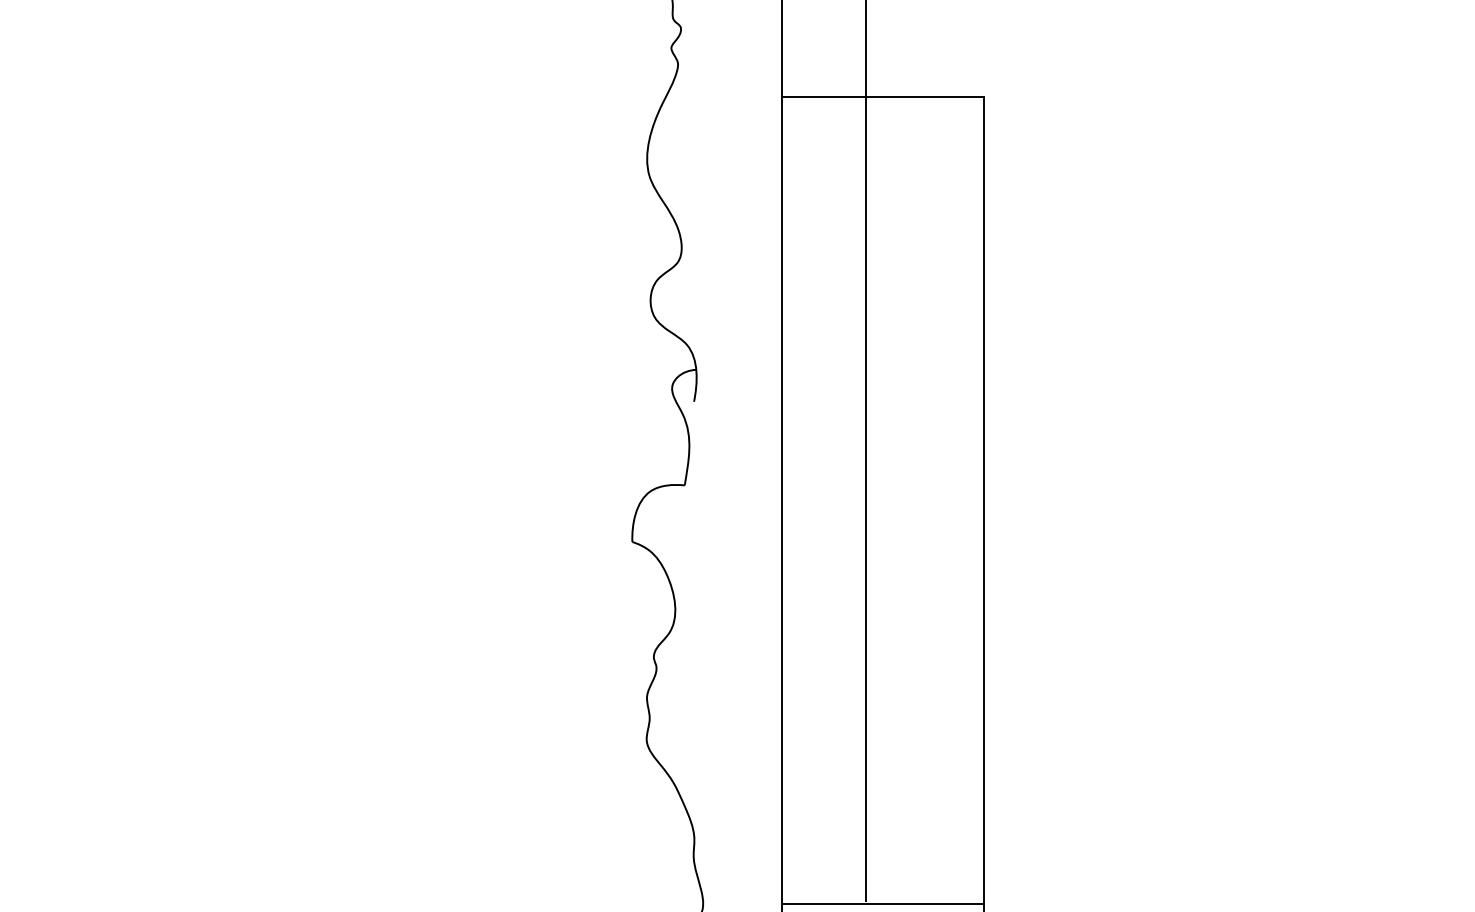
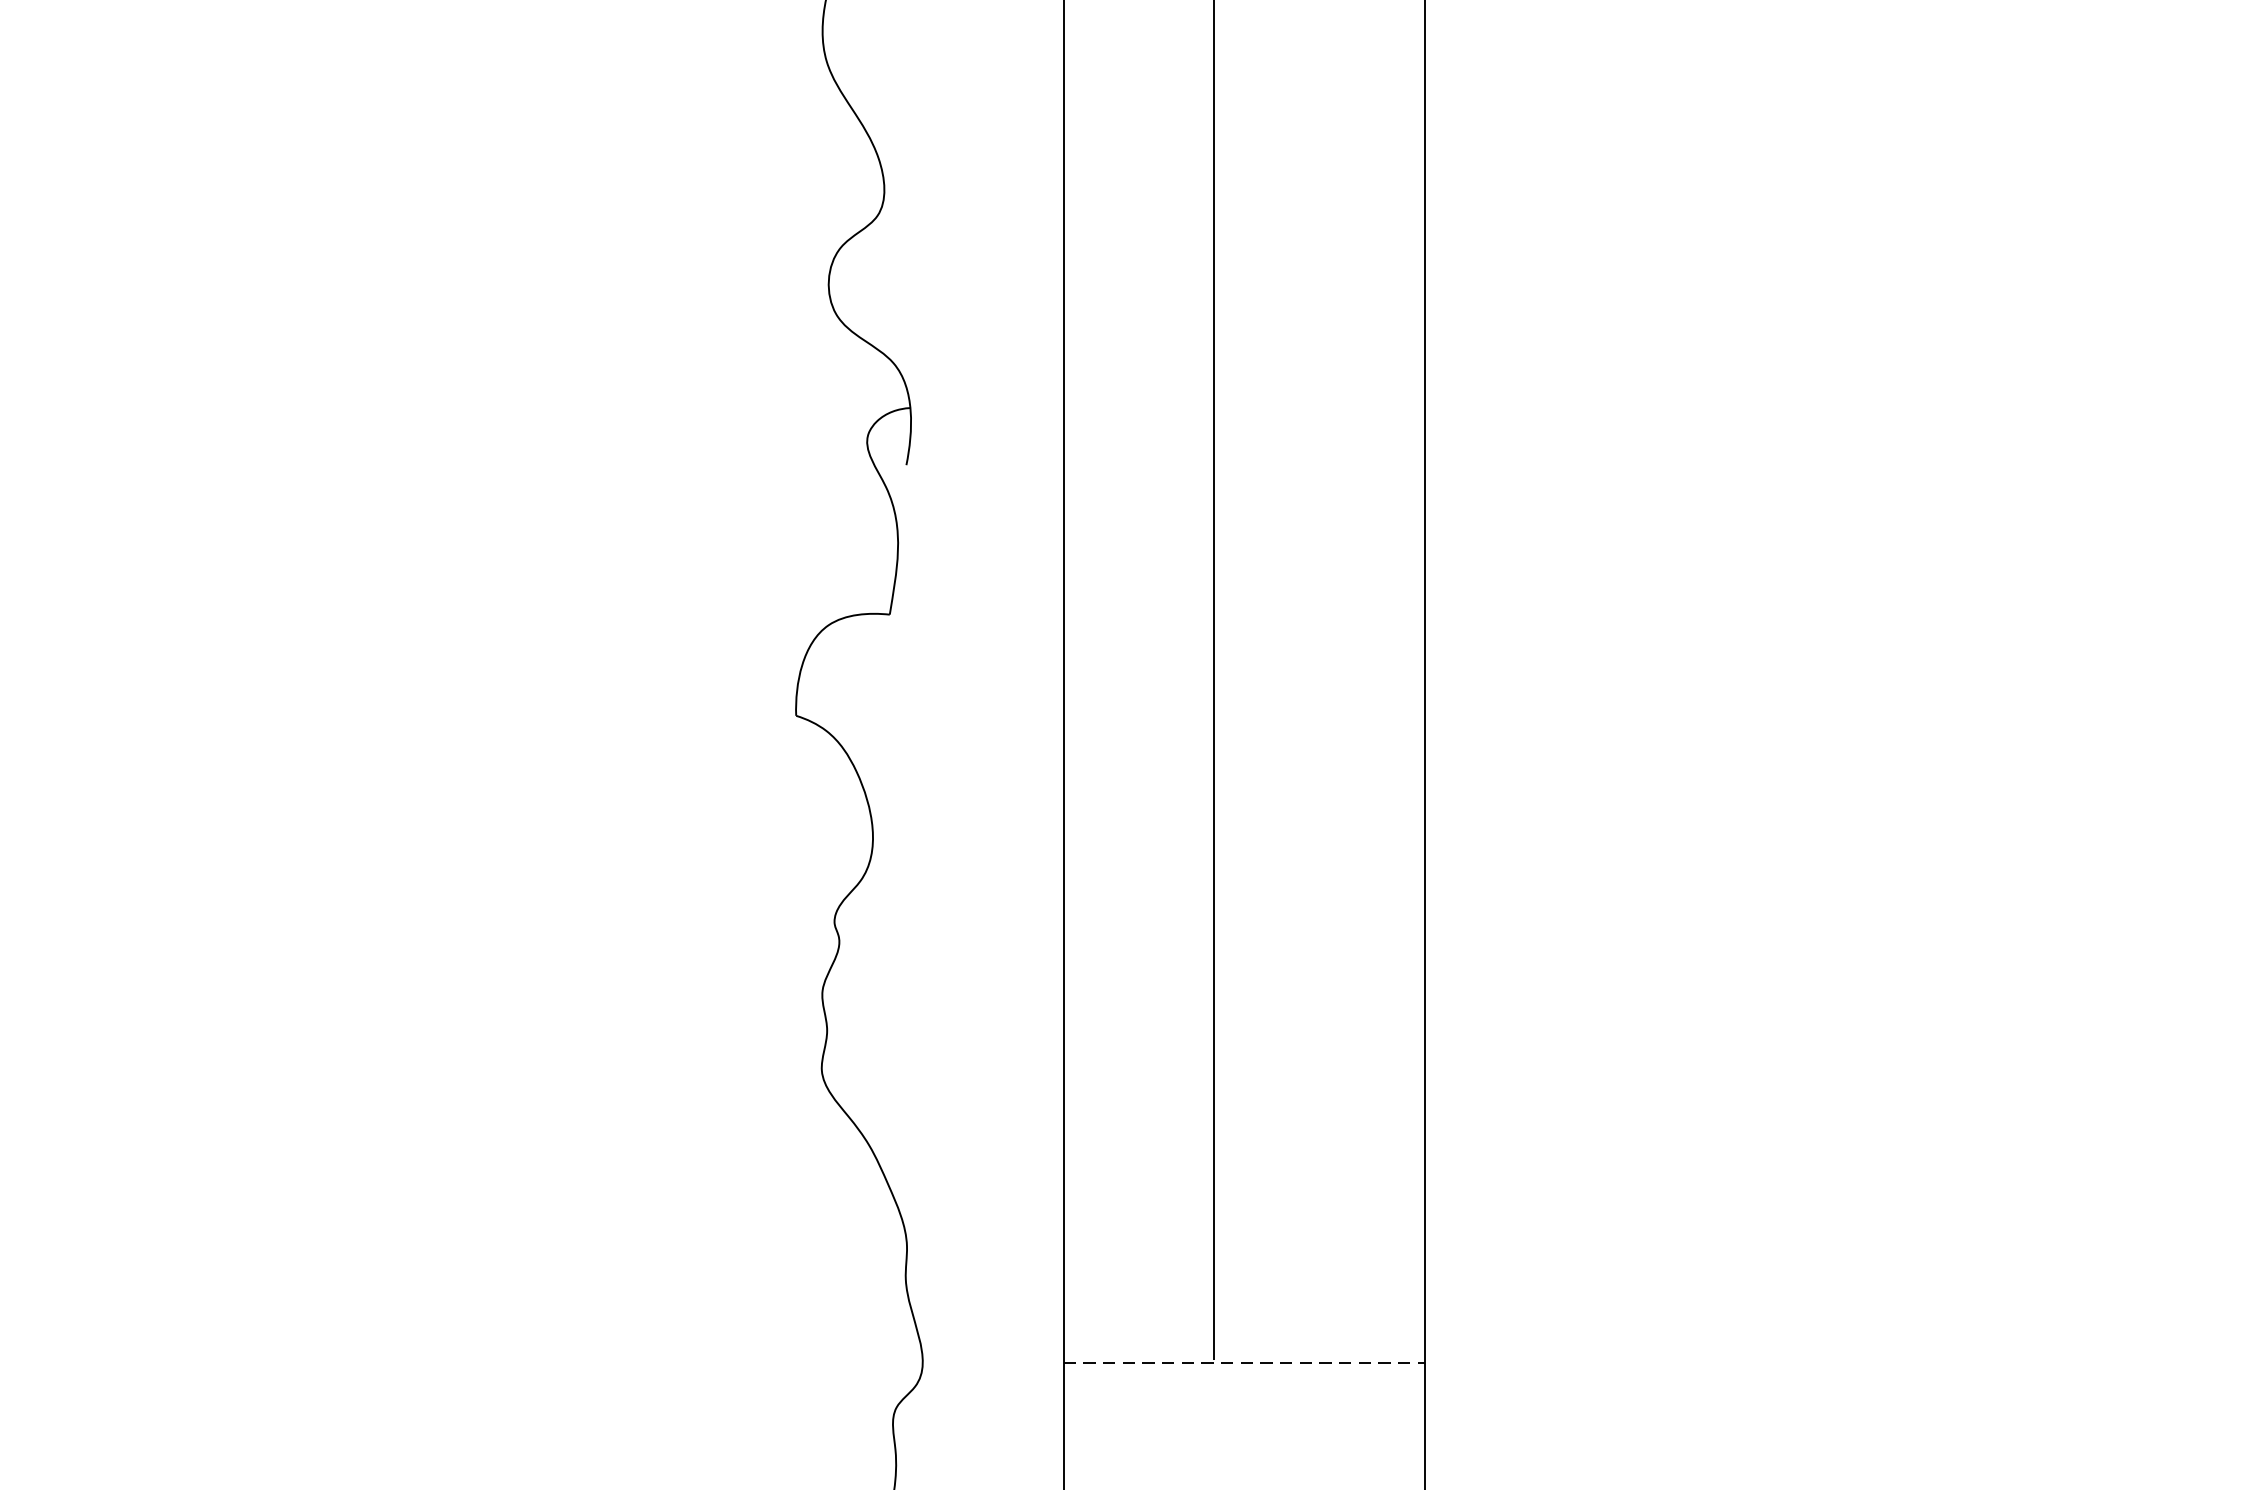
line: (883, 904) -> (1244, 1363), solid -> dashed

